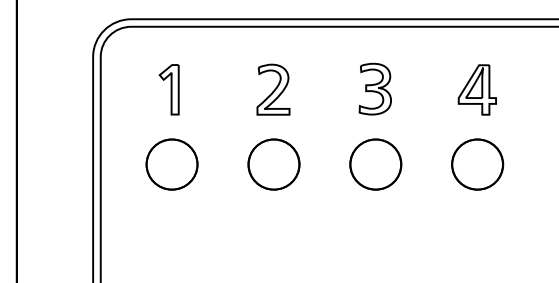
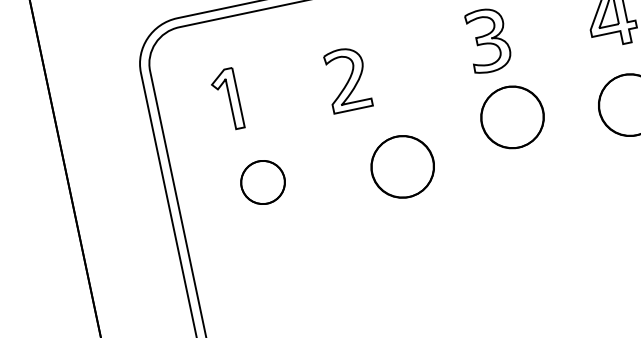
part: (168, 89) -> (226, 99), moved
part: (273, 89) -> (347, 79), moved
part: (171, 164) -> (262, 182), size x0.7
part: (273, 164) -> (402, 166), moved
part: (375, 164) -> (512, 117), moved

